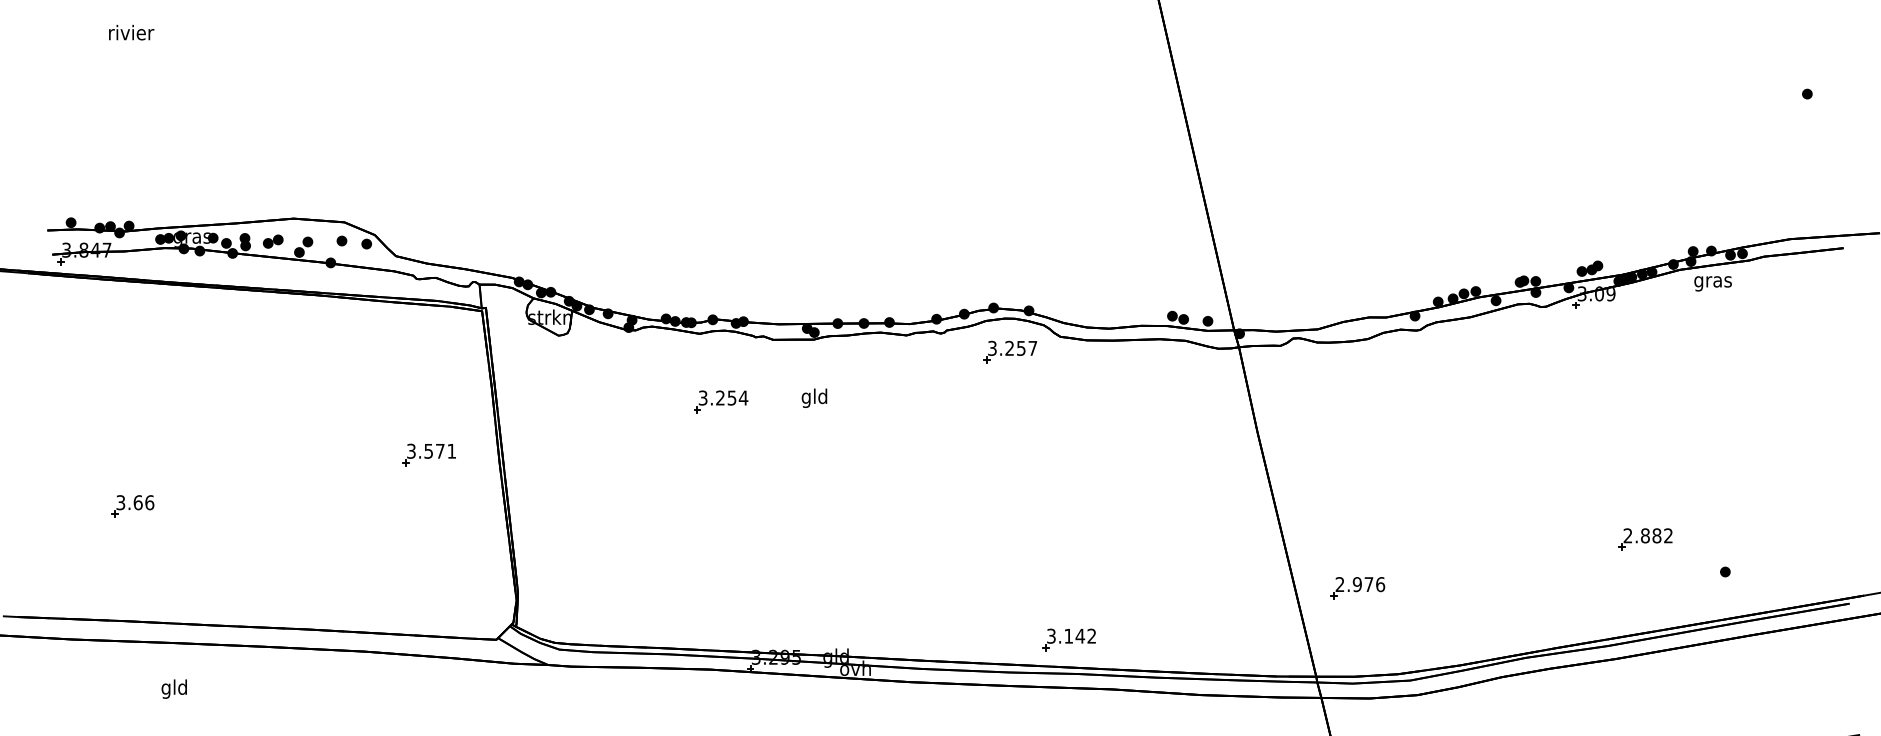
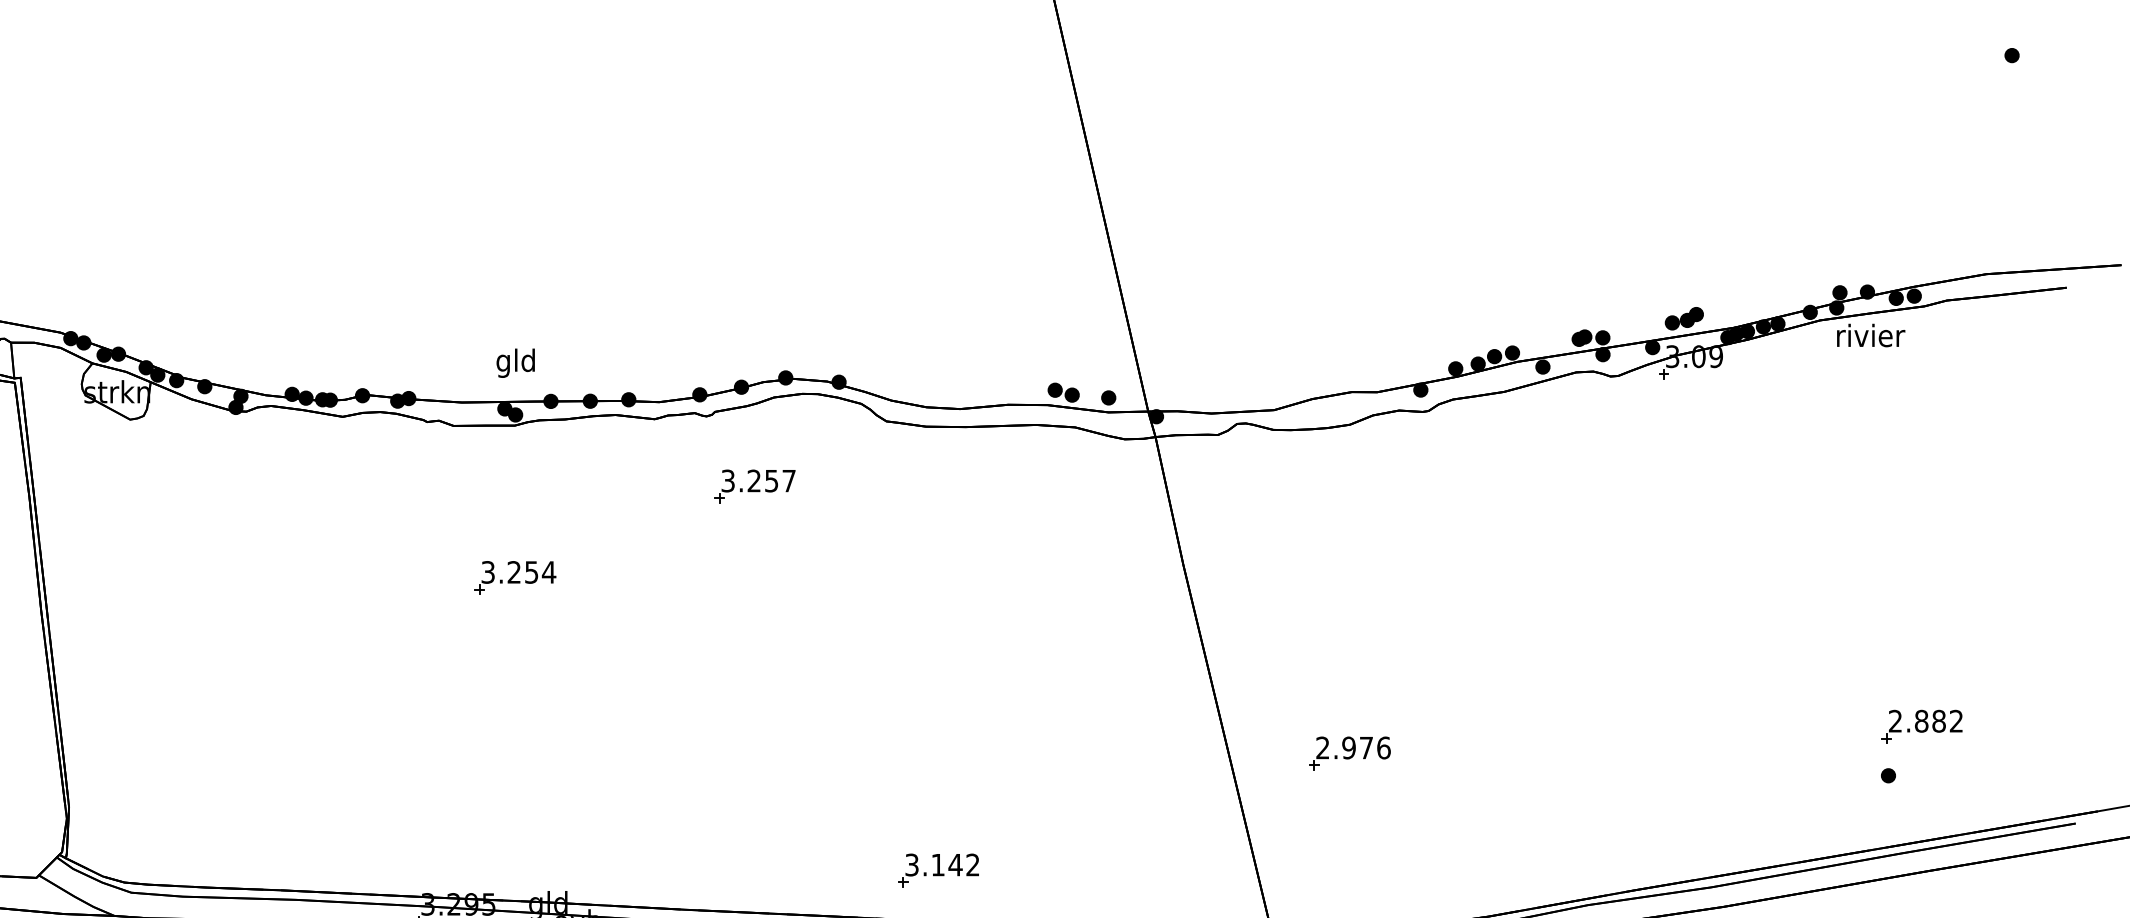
text: (1713, 281) -> (1870, 337), gras -> rivier
part: (1010, 351) -> (755, 485), moved
text: (814, 397) -> (515, 362), moved
part: (721, 401) -> (515, 577), moved
part: (1645, 539) -> (1921, 726), moved
part: (1357, 588) -> (1349, 753), moved
part: (1068, 639) -> (937, 869), moved

